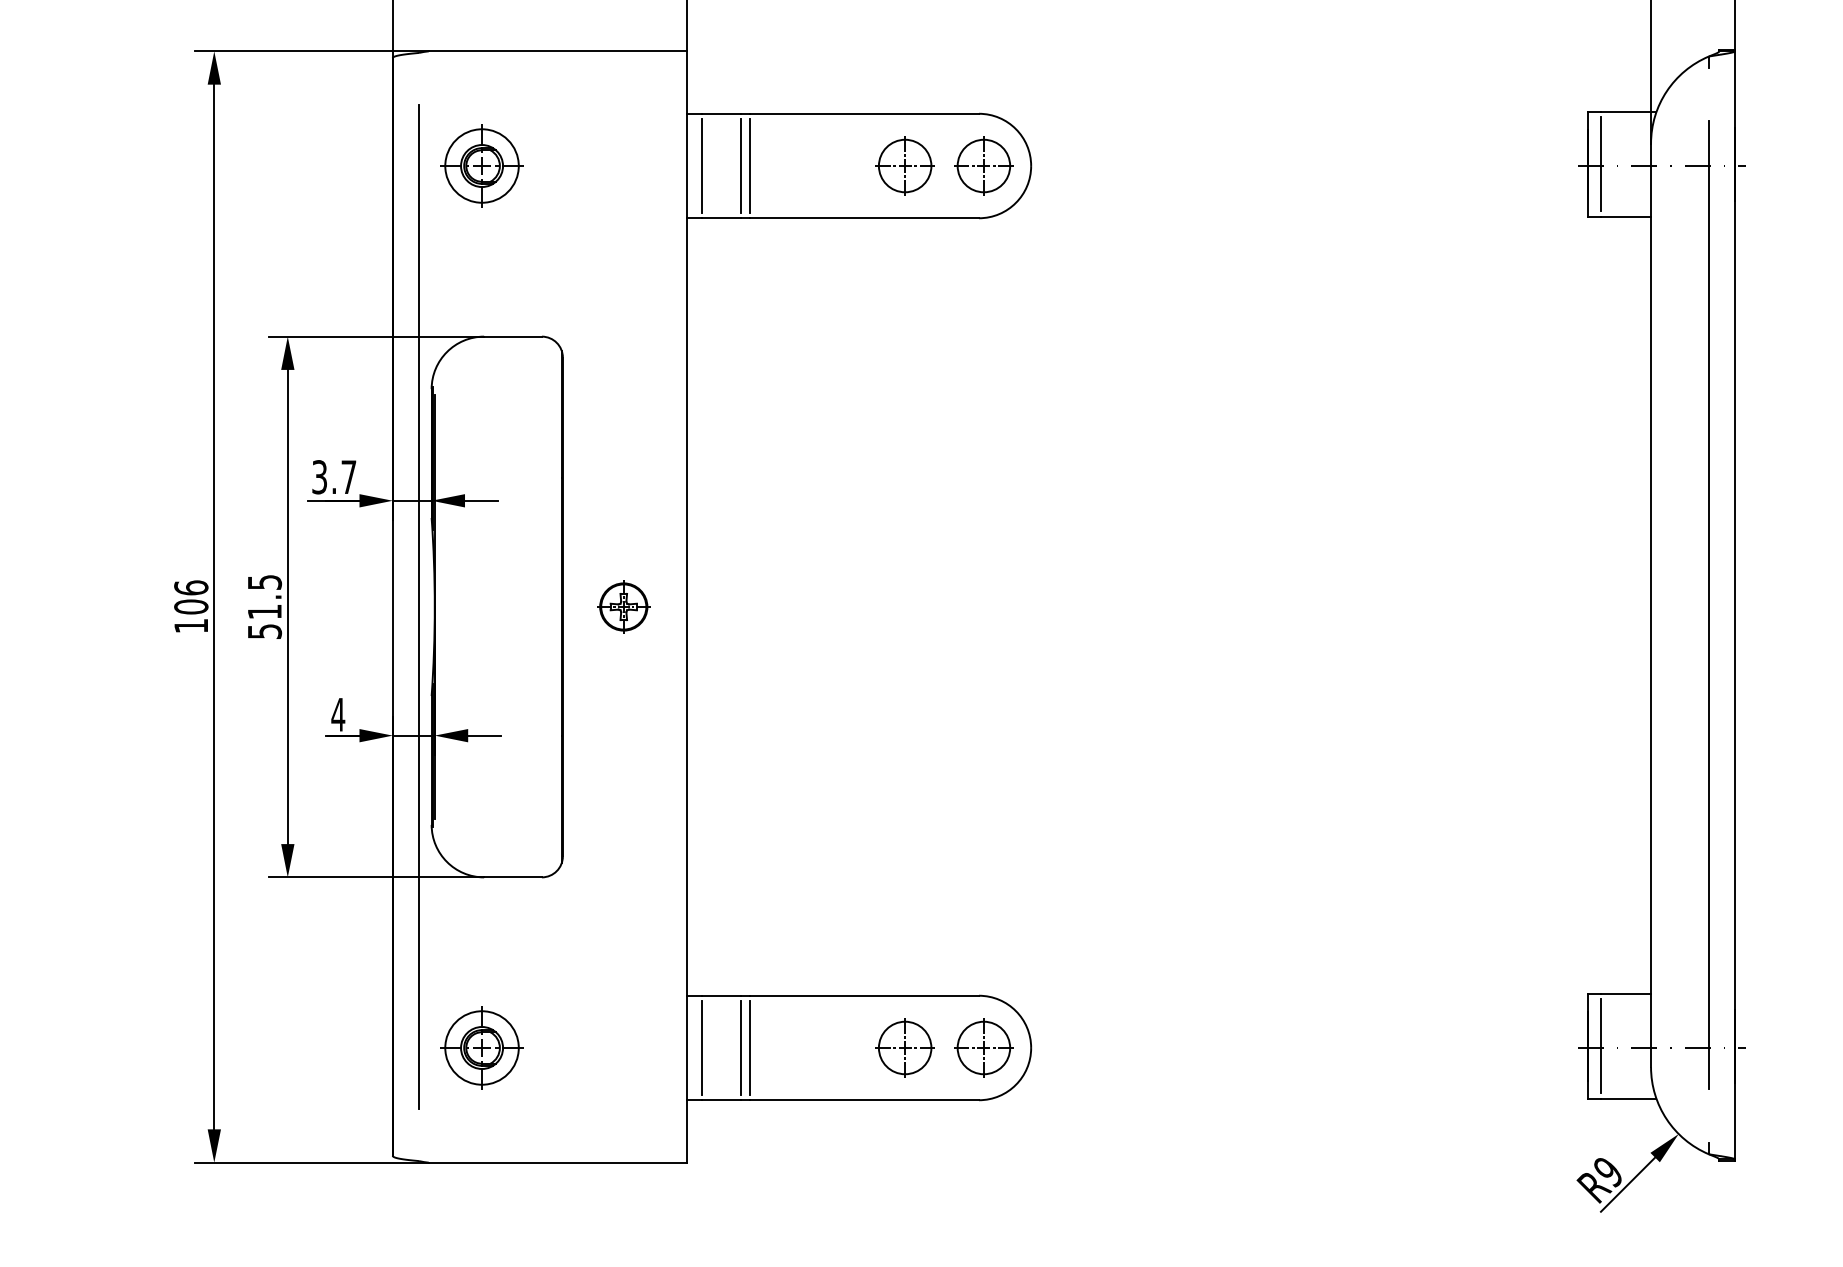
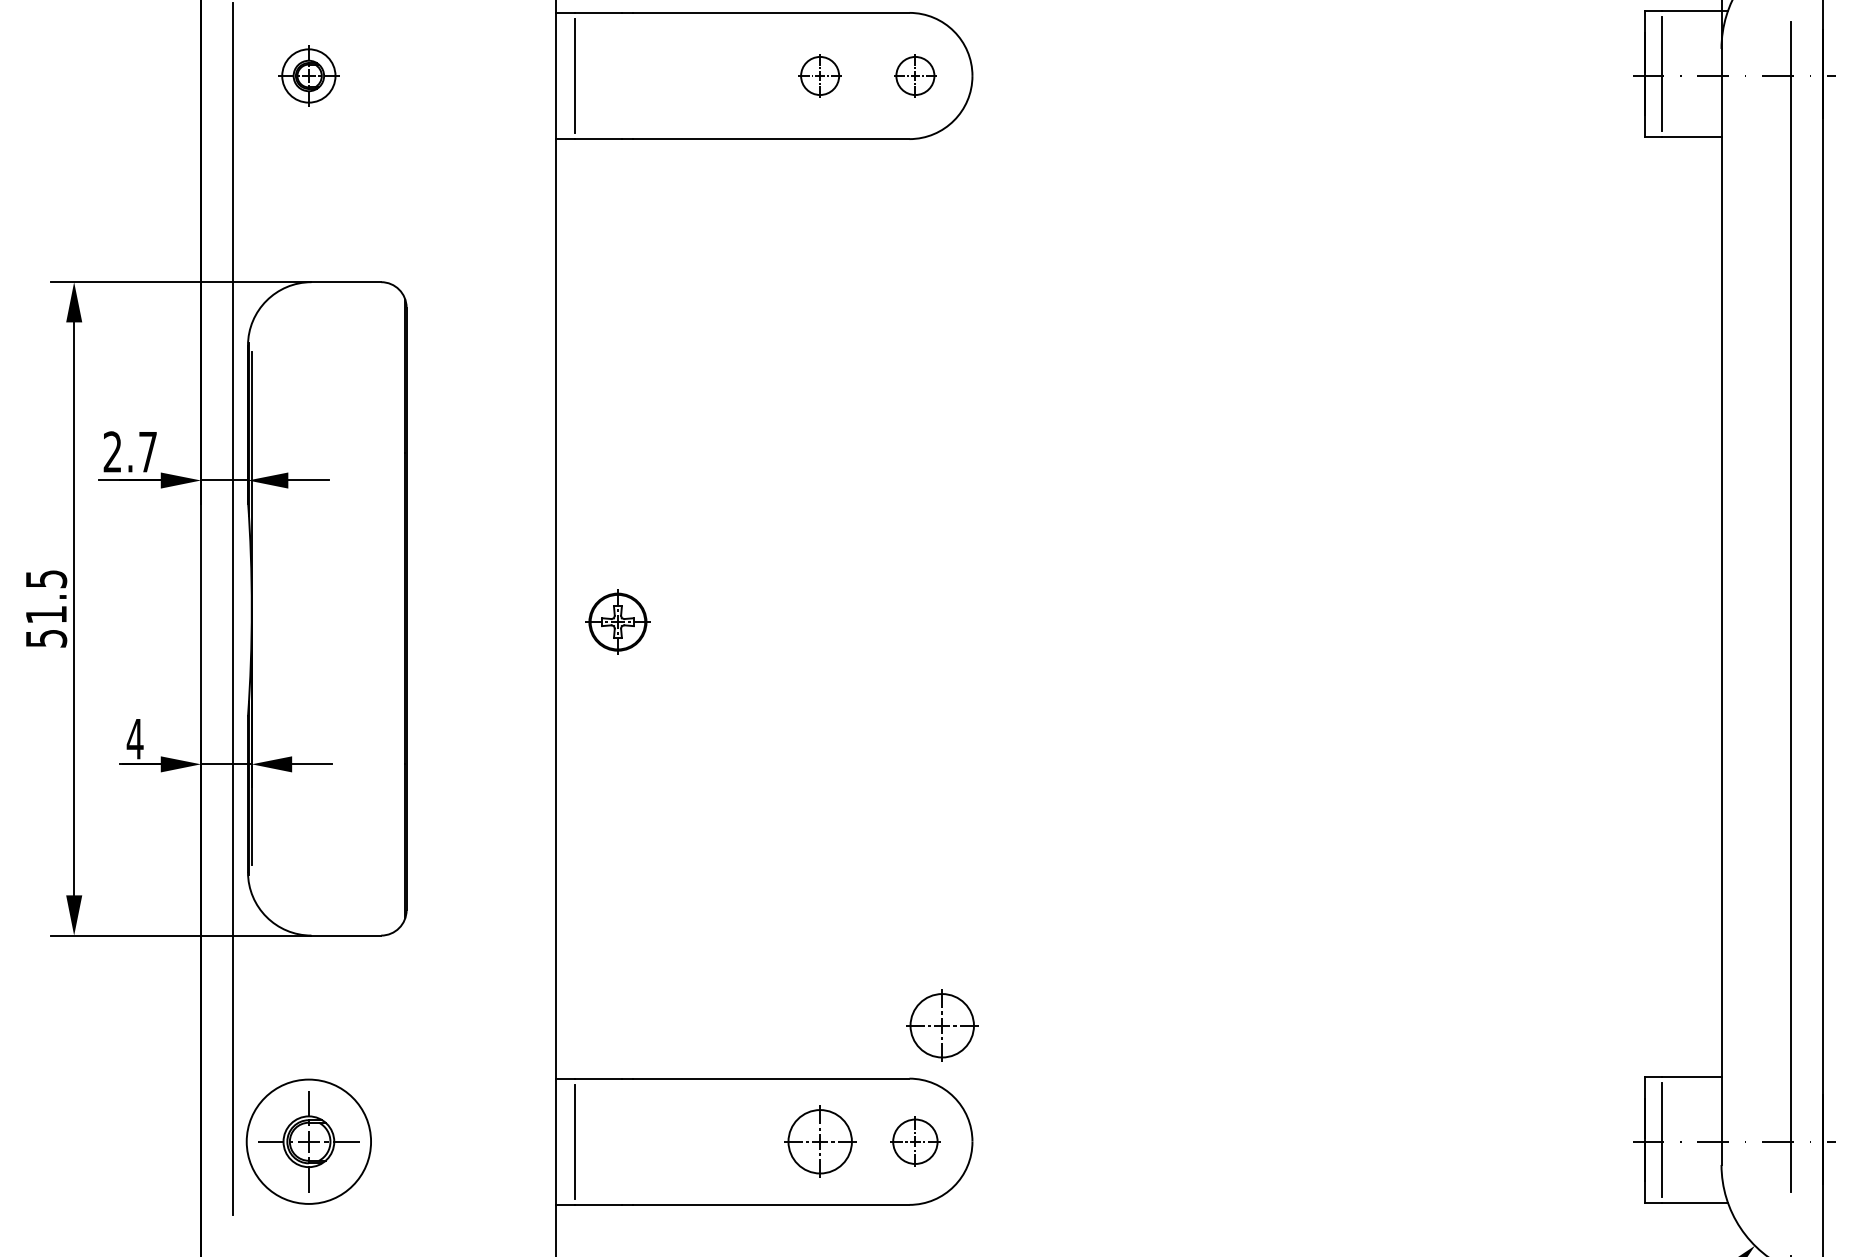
part: (481, 165) -> (308, 75), size x0.6
part: (904, 165) -> (819, 75), size x0.6
part: (983, 165) -> (914, 75), size x0.6
line: (741, 166) -> (622, 76), removed
line: (749, 166) -> (632, 76), removed
text: (319, 477) -> (112, 452), 3.7 -> 2.7
part: (623, 606) -> (617, 621), moved
part: (1005, 951) -> (941, 1025), added
circle: (481, 1047) -> (308, 1141), size x1.4
line: (741, 1047) -> (622, 1141), removed
line: (749, 1047) -> (632, 1141), removed
part: (983, 1047) -> (914, 1141), size x0.7

